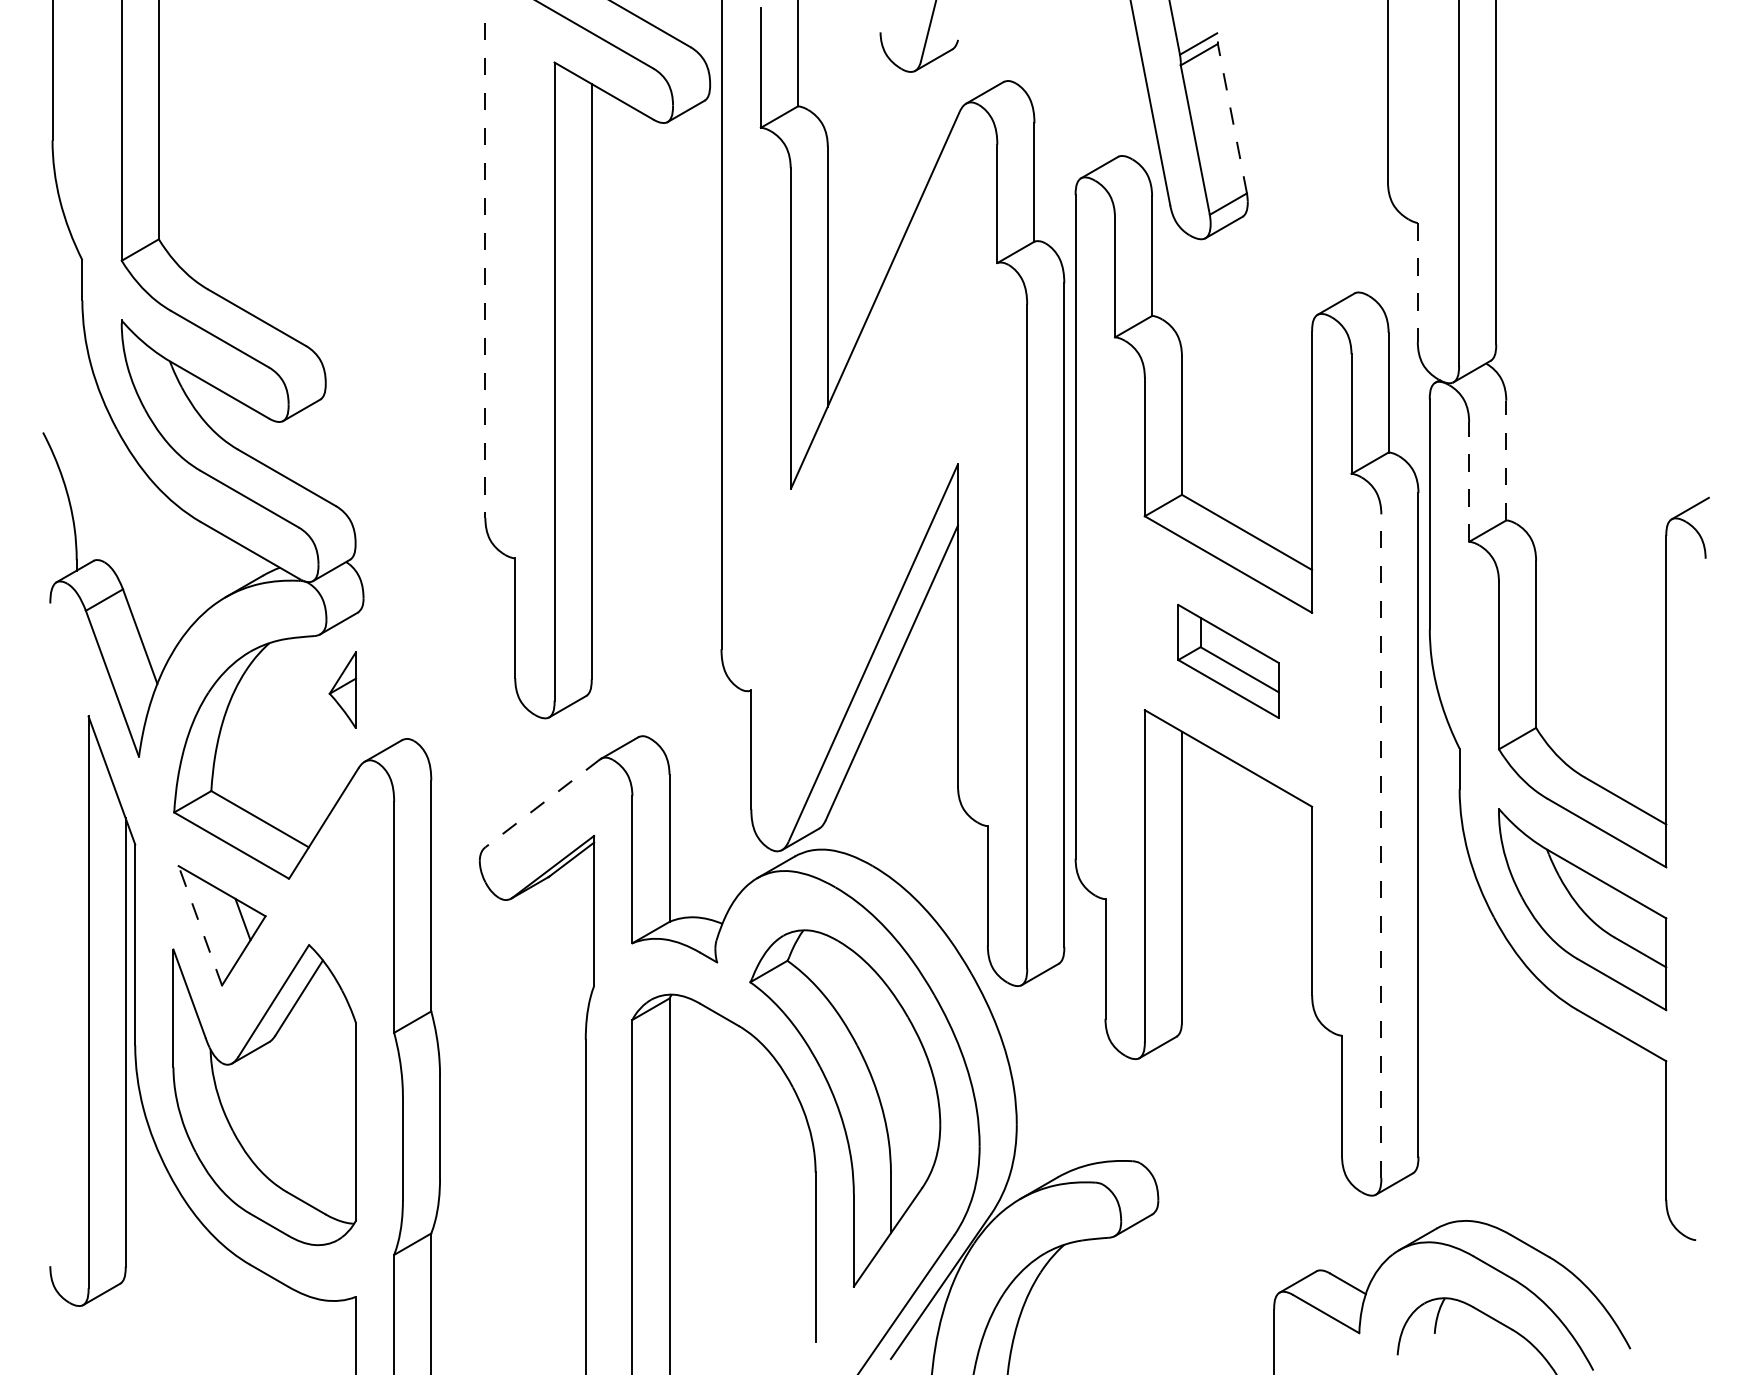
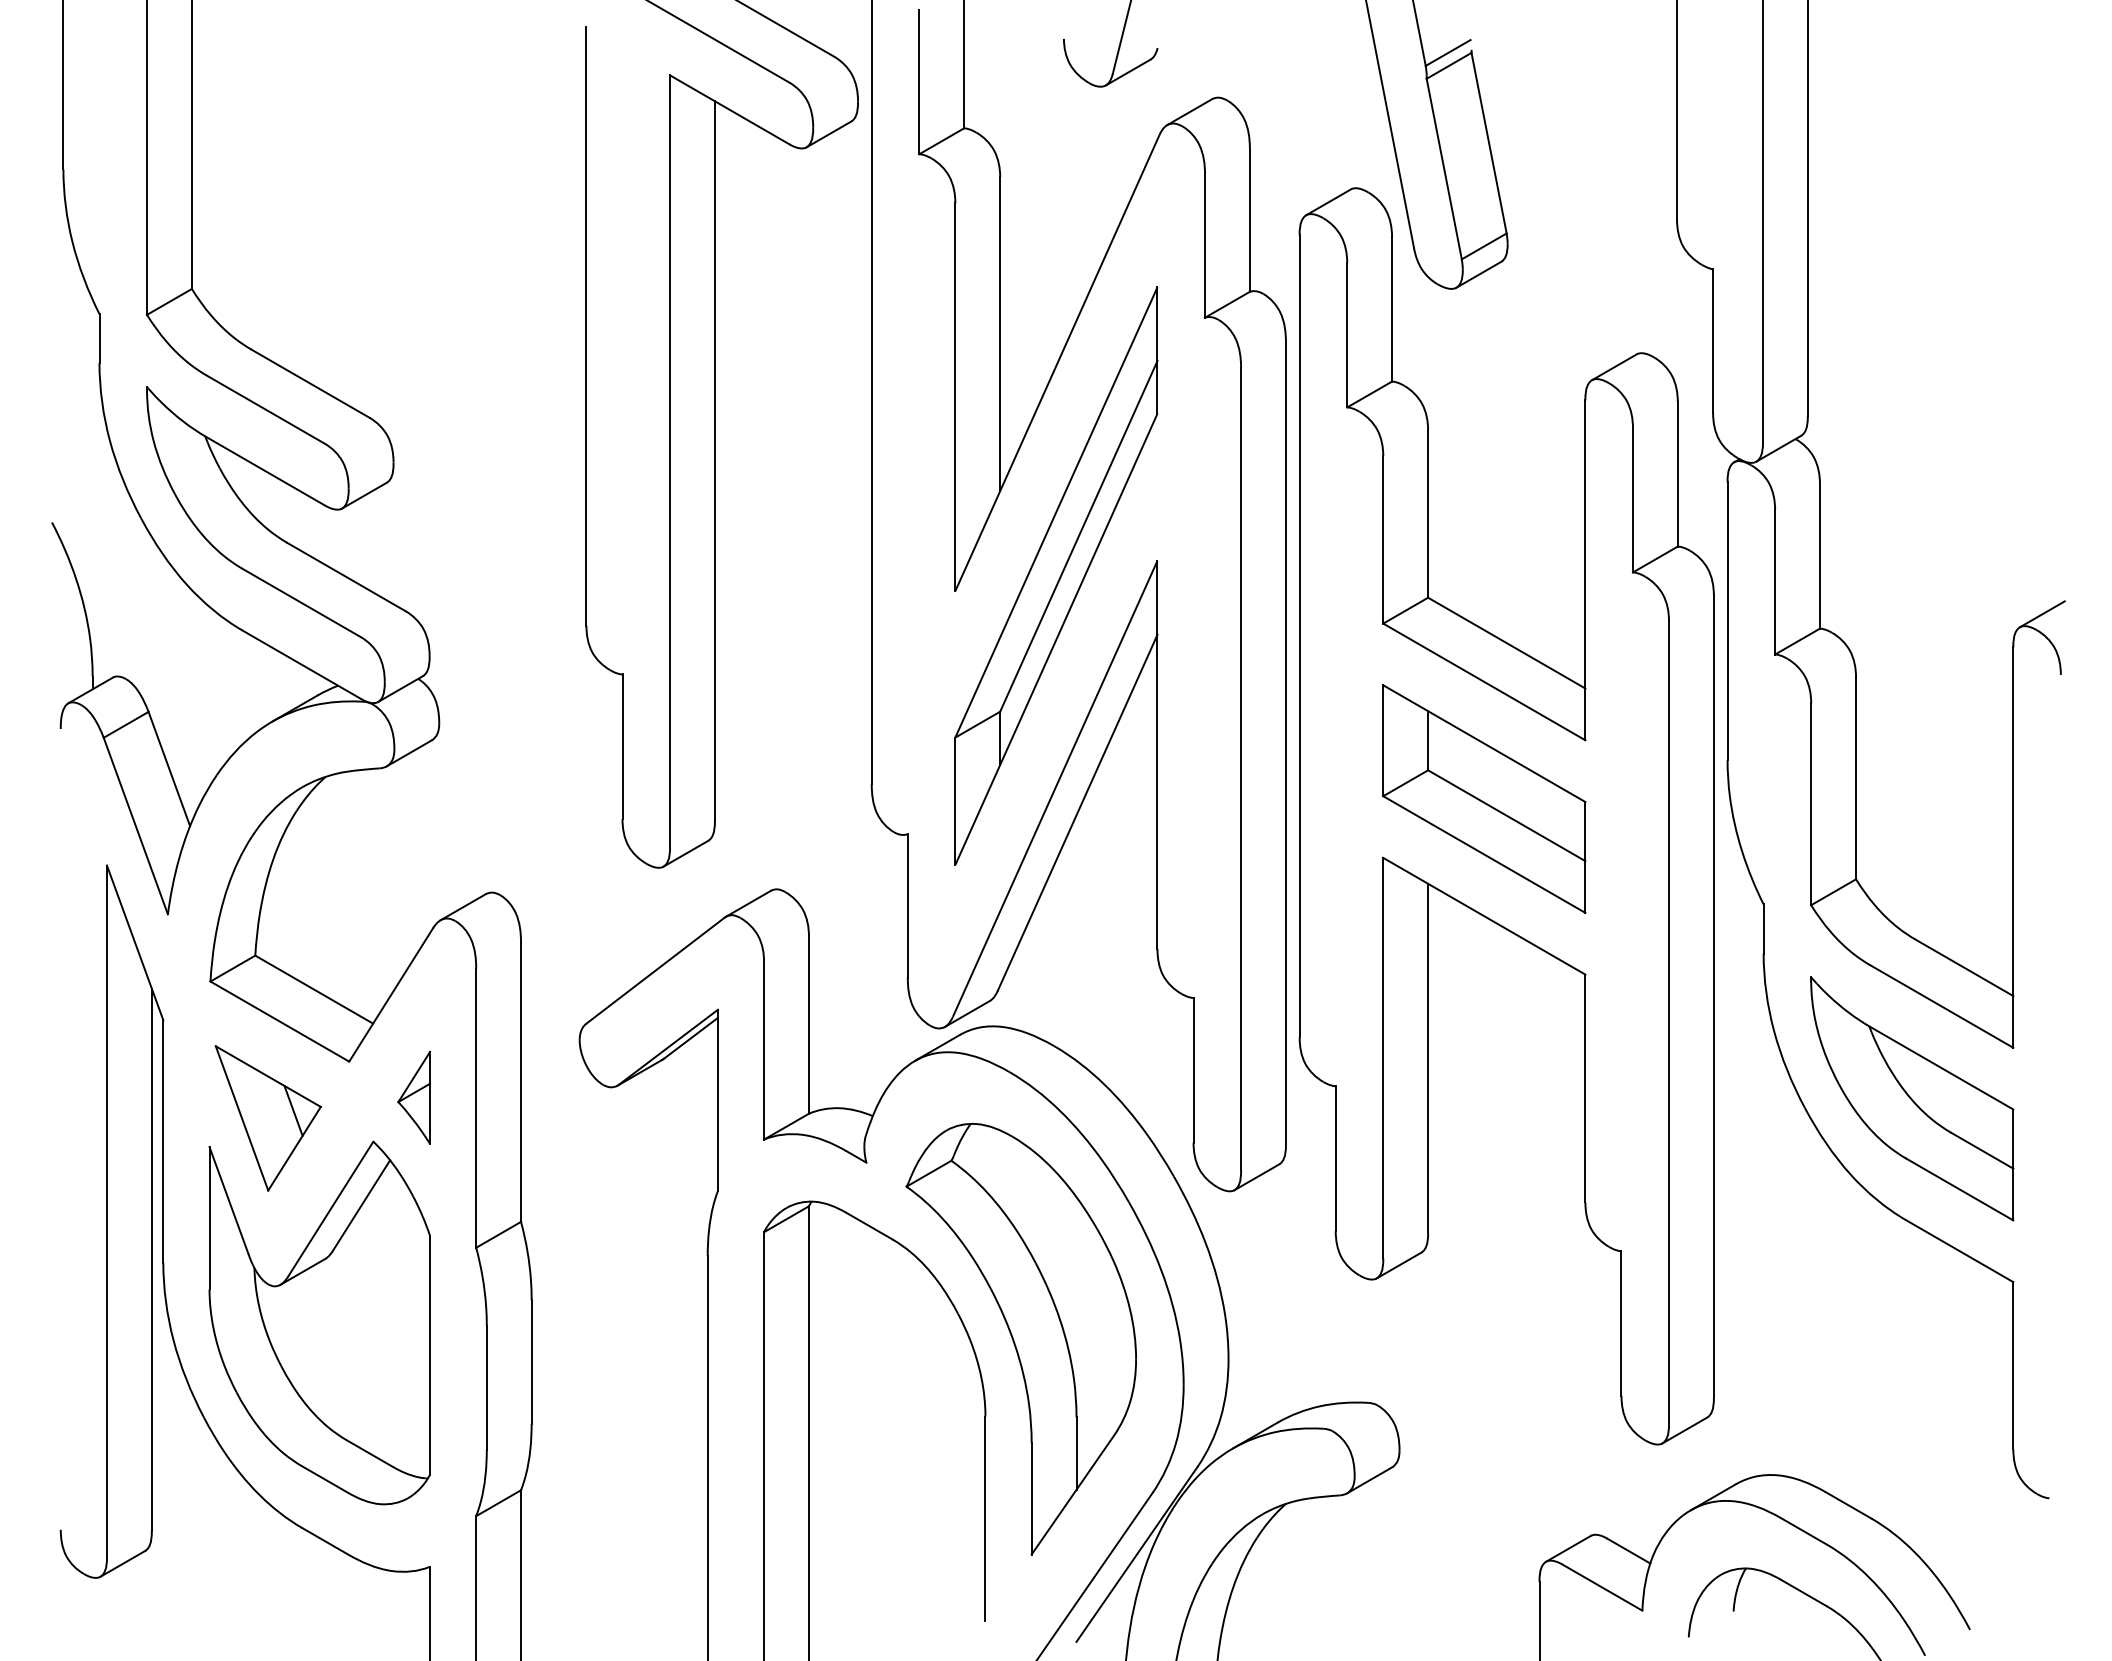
line: (1232, 118) -> (1489, 143), dashed -> solid
line: (485, 270) -> (586, 326), dashed -> solid
line: (1418, 282) -> (1713, 341), dashed -> solid
line: (1505, 459) -> (1819, 555), dashed -> solid
part: (874, 476) -> (1056, 575), added
line: (1469, 481) -> (1775, 581), dashed -> solid
part: (1228, 661) -> (1484, 798), size x1.67
part: (342, 689) -> (413, 1097), moved
line: (542, 803) -> (655, 970), dashed -> solid
line: (1381, 846) -> (1669, 1022), dashed -> solid
line: (200, 925) -> (242, 1118), dashed -> solid

